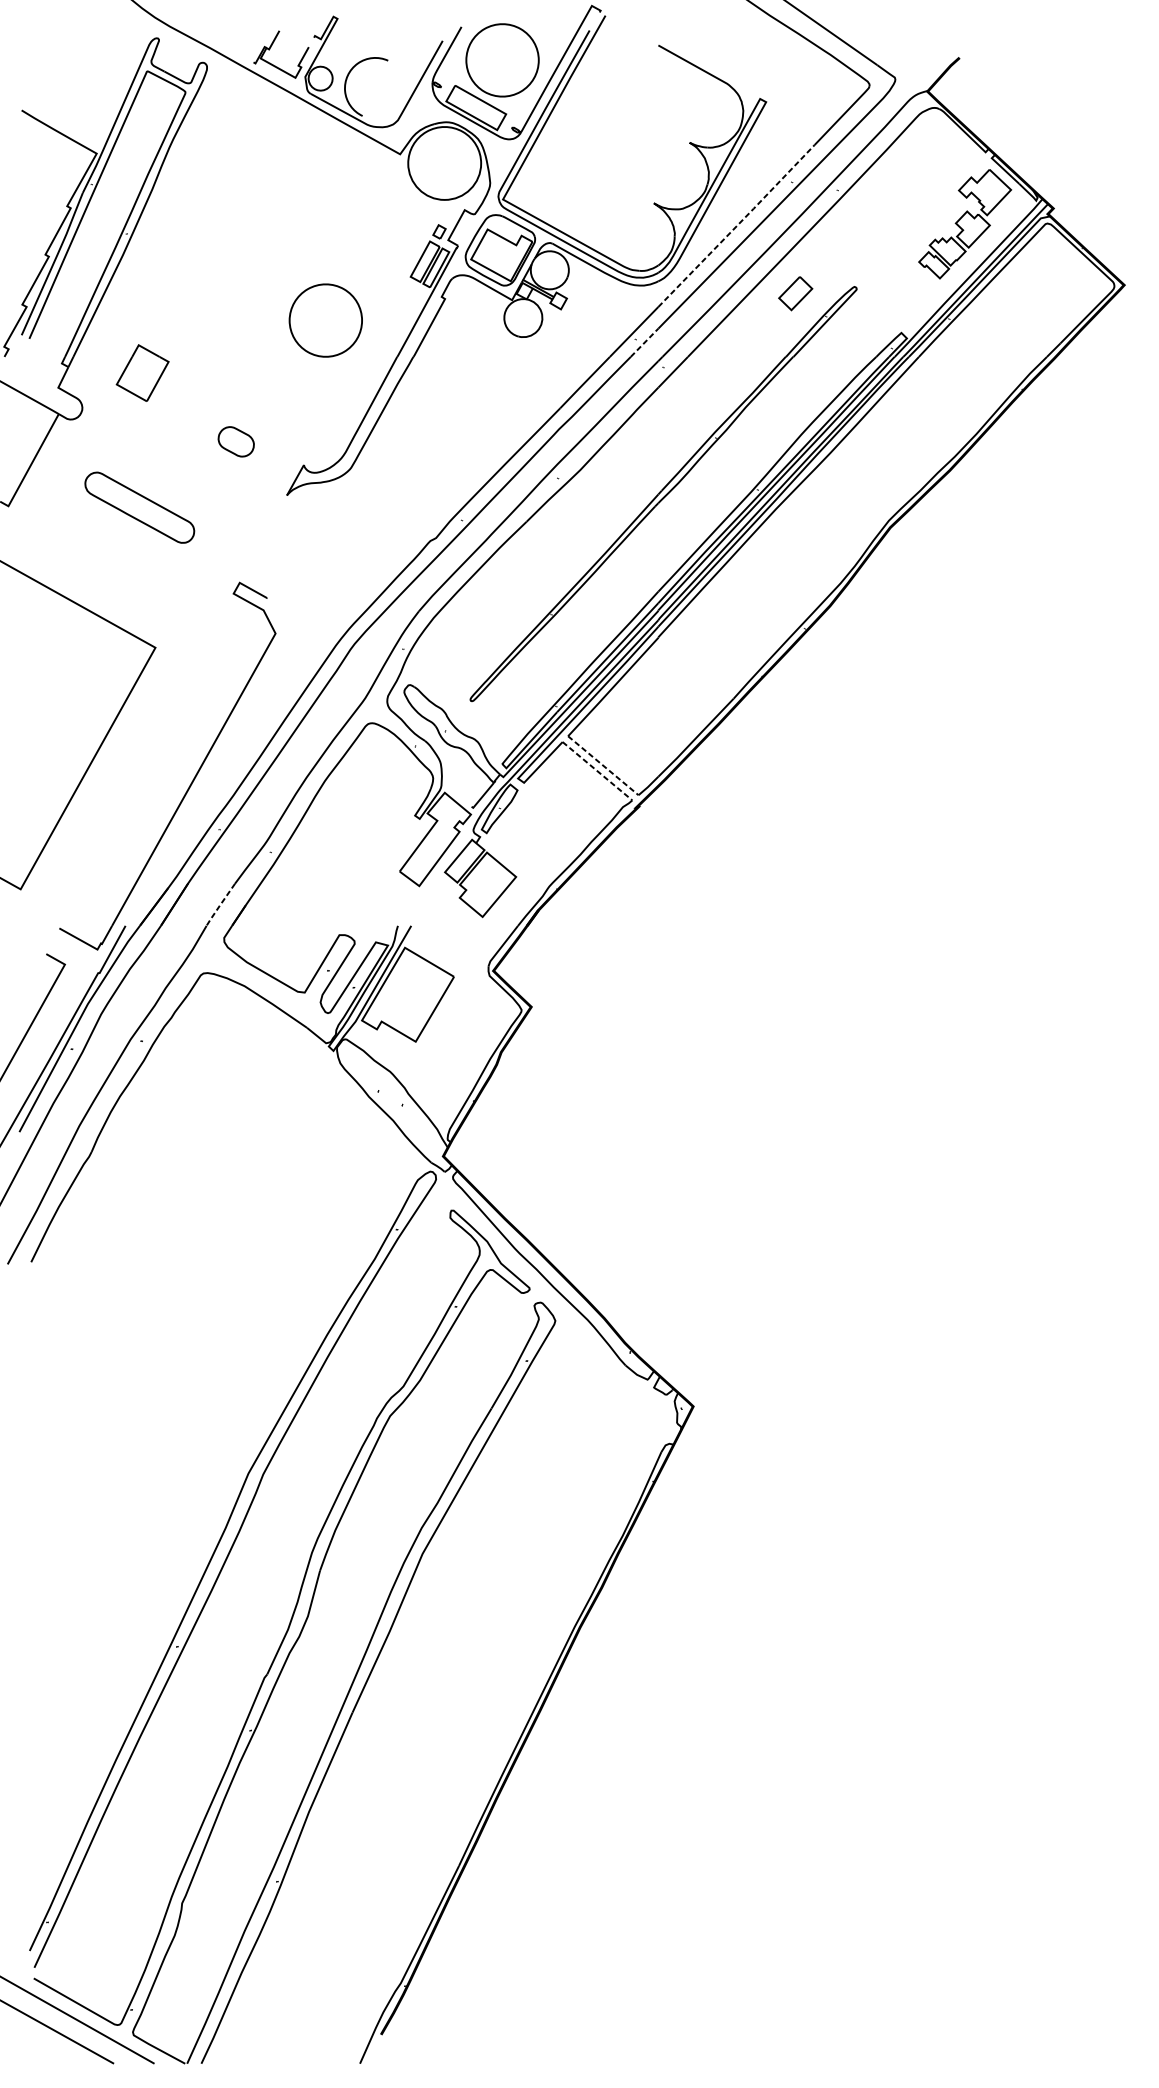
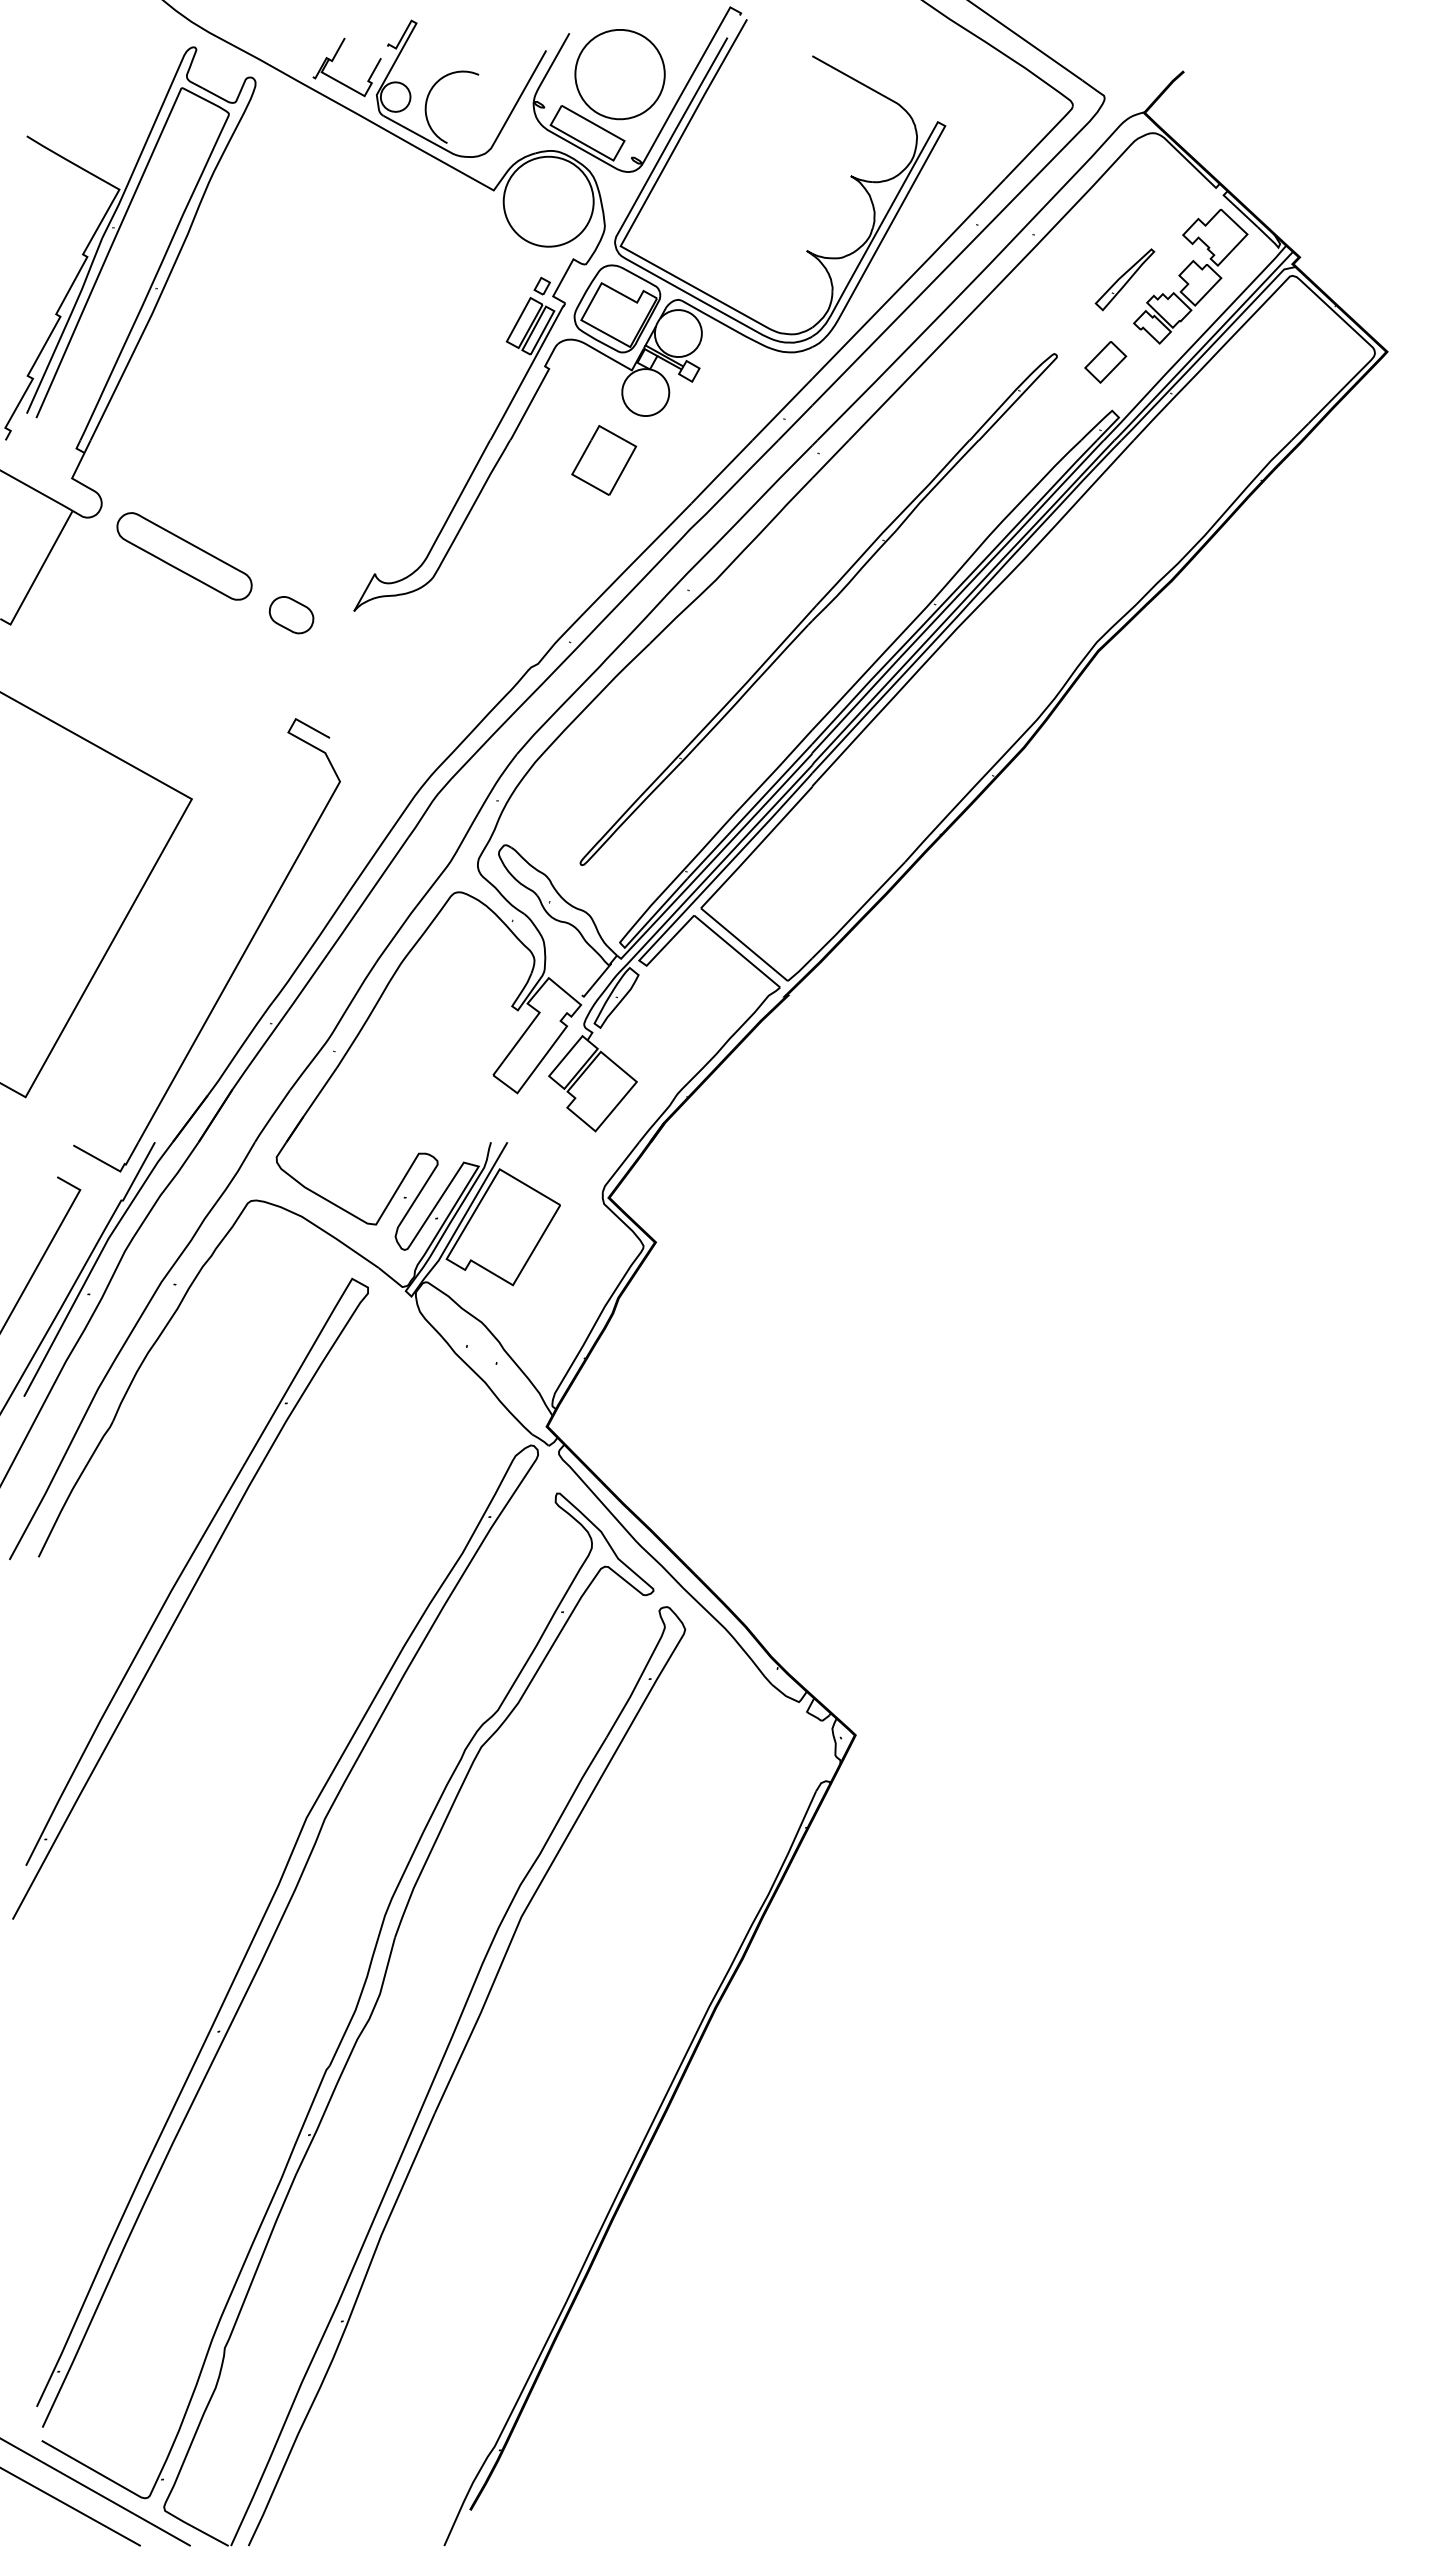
line: (737, 225) -> (909, 278), dashed -> solid
part: (911, 226) -> (1124, 279), added
part: (795, 293) -> (1105, 362), moved
part: (325, 320) -> (401, 395), removed
line: (644, 342) -> (795, 422), dashed -> solid
part: (142, 373) -> (604, 460), moved
part: (236, 442) -> (291, 615), moved
part: (139, 507) -> (184, 556), moved
line: (603, 765) -> (744, 944), dashed -> solid
line: (597, 771) -> (737, 951), dashed -> solid
line: (219, 905) -> (271, 1117), dashed -> solid
part: (154, 1295) -> (190, 1598), added

